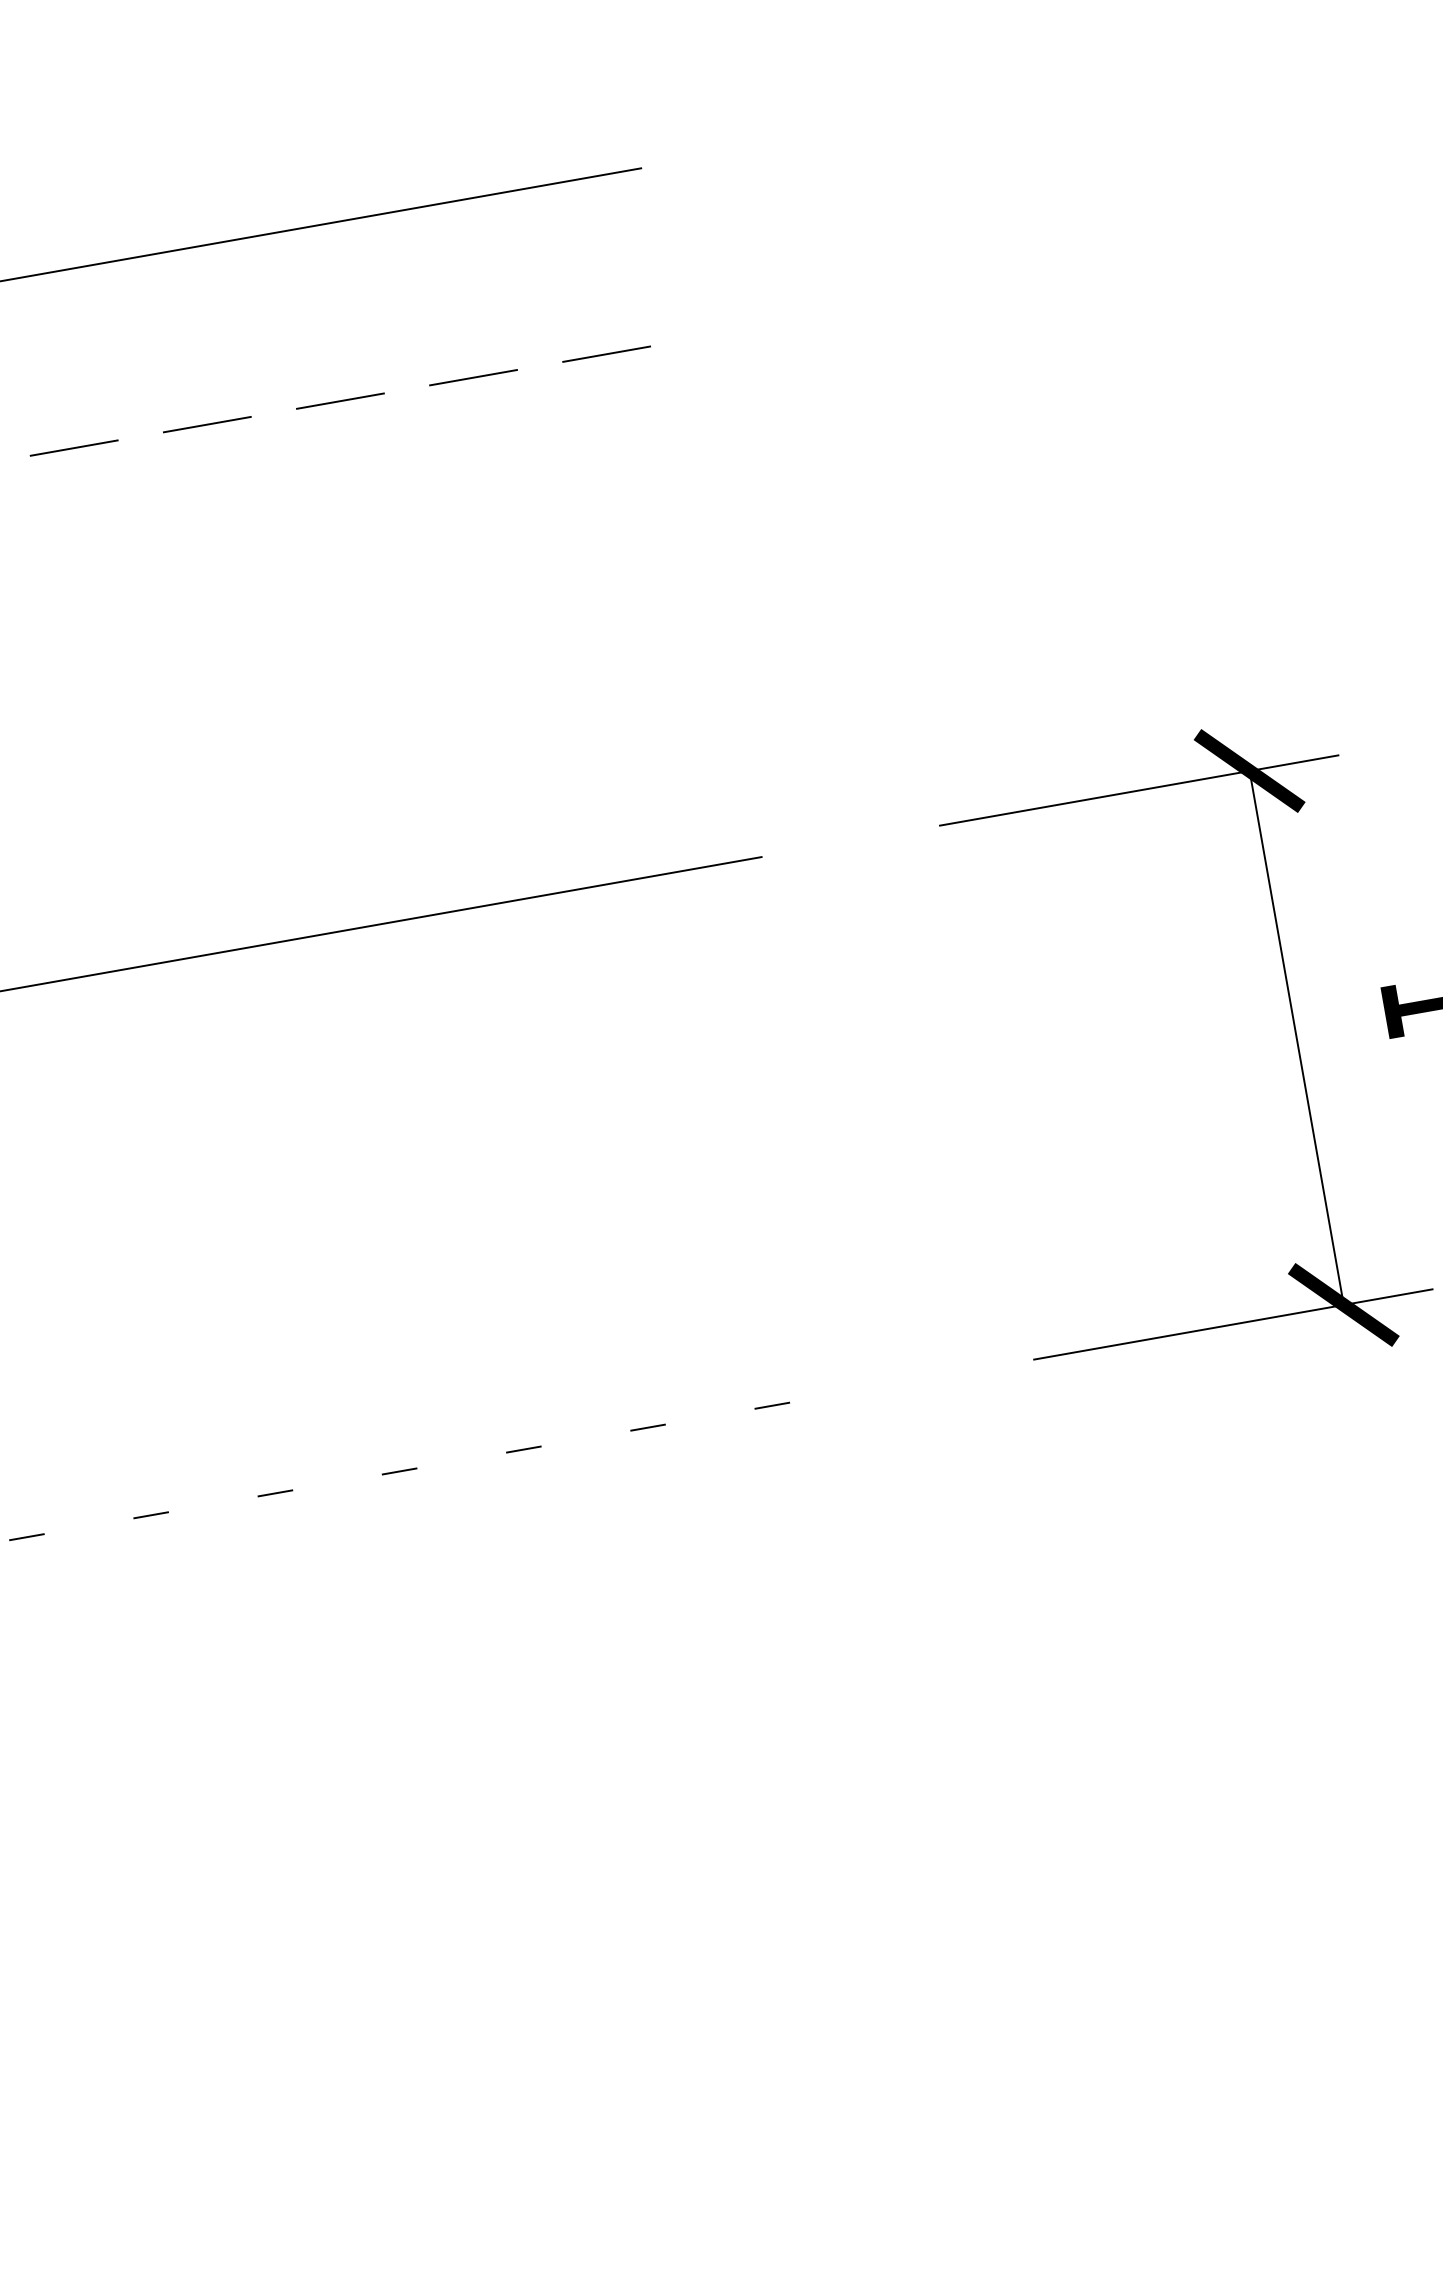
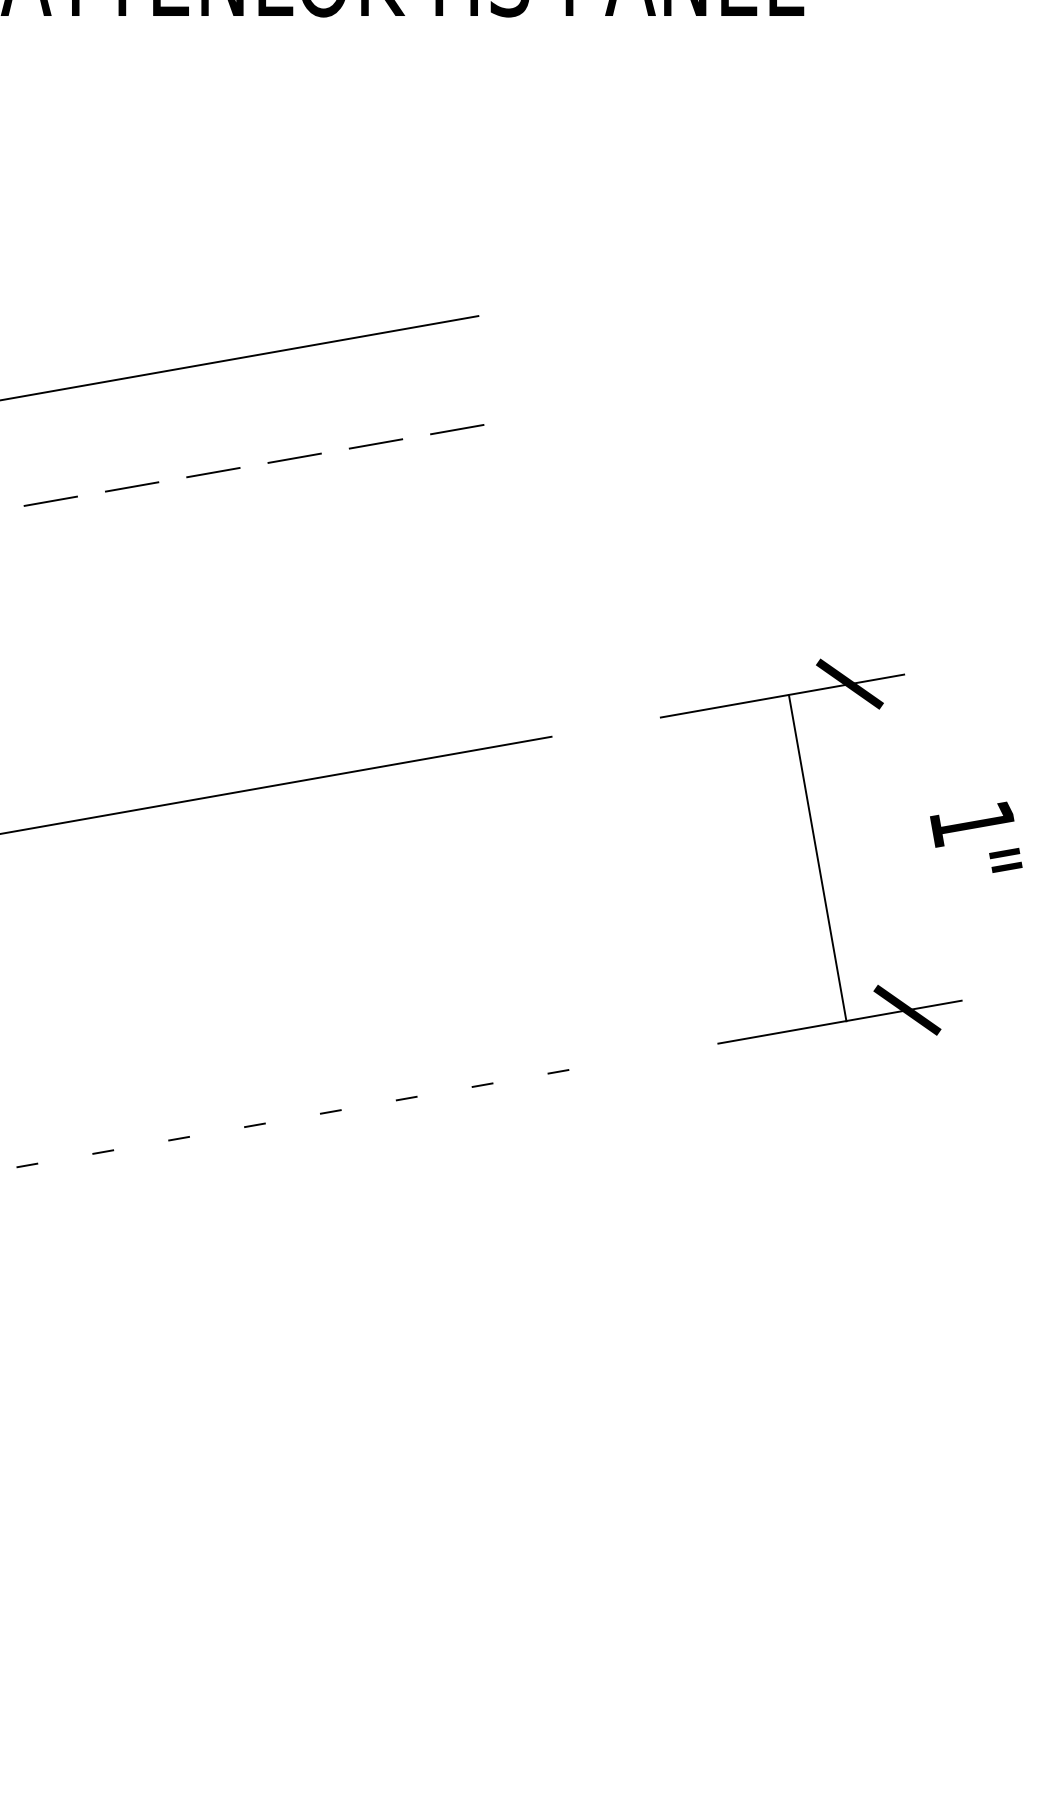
line: (1296, 1038) -> (817, 858), moved

